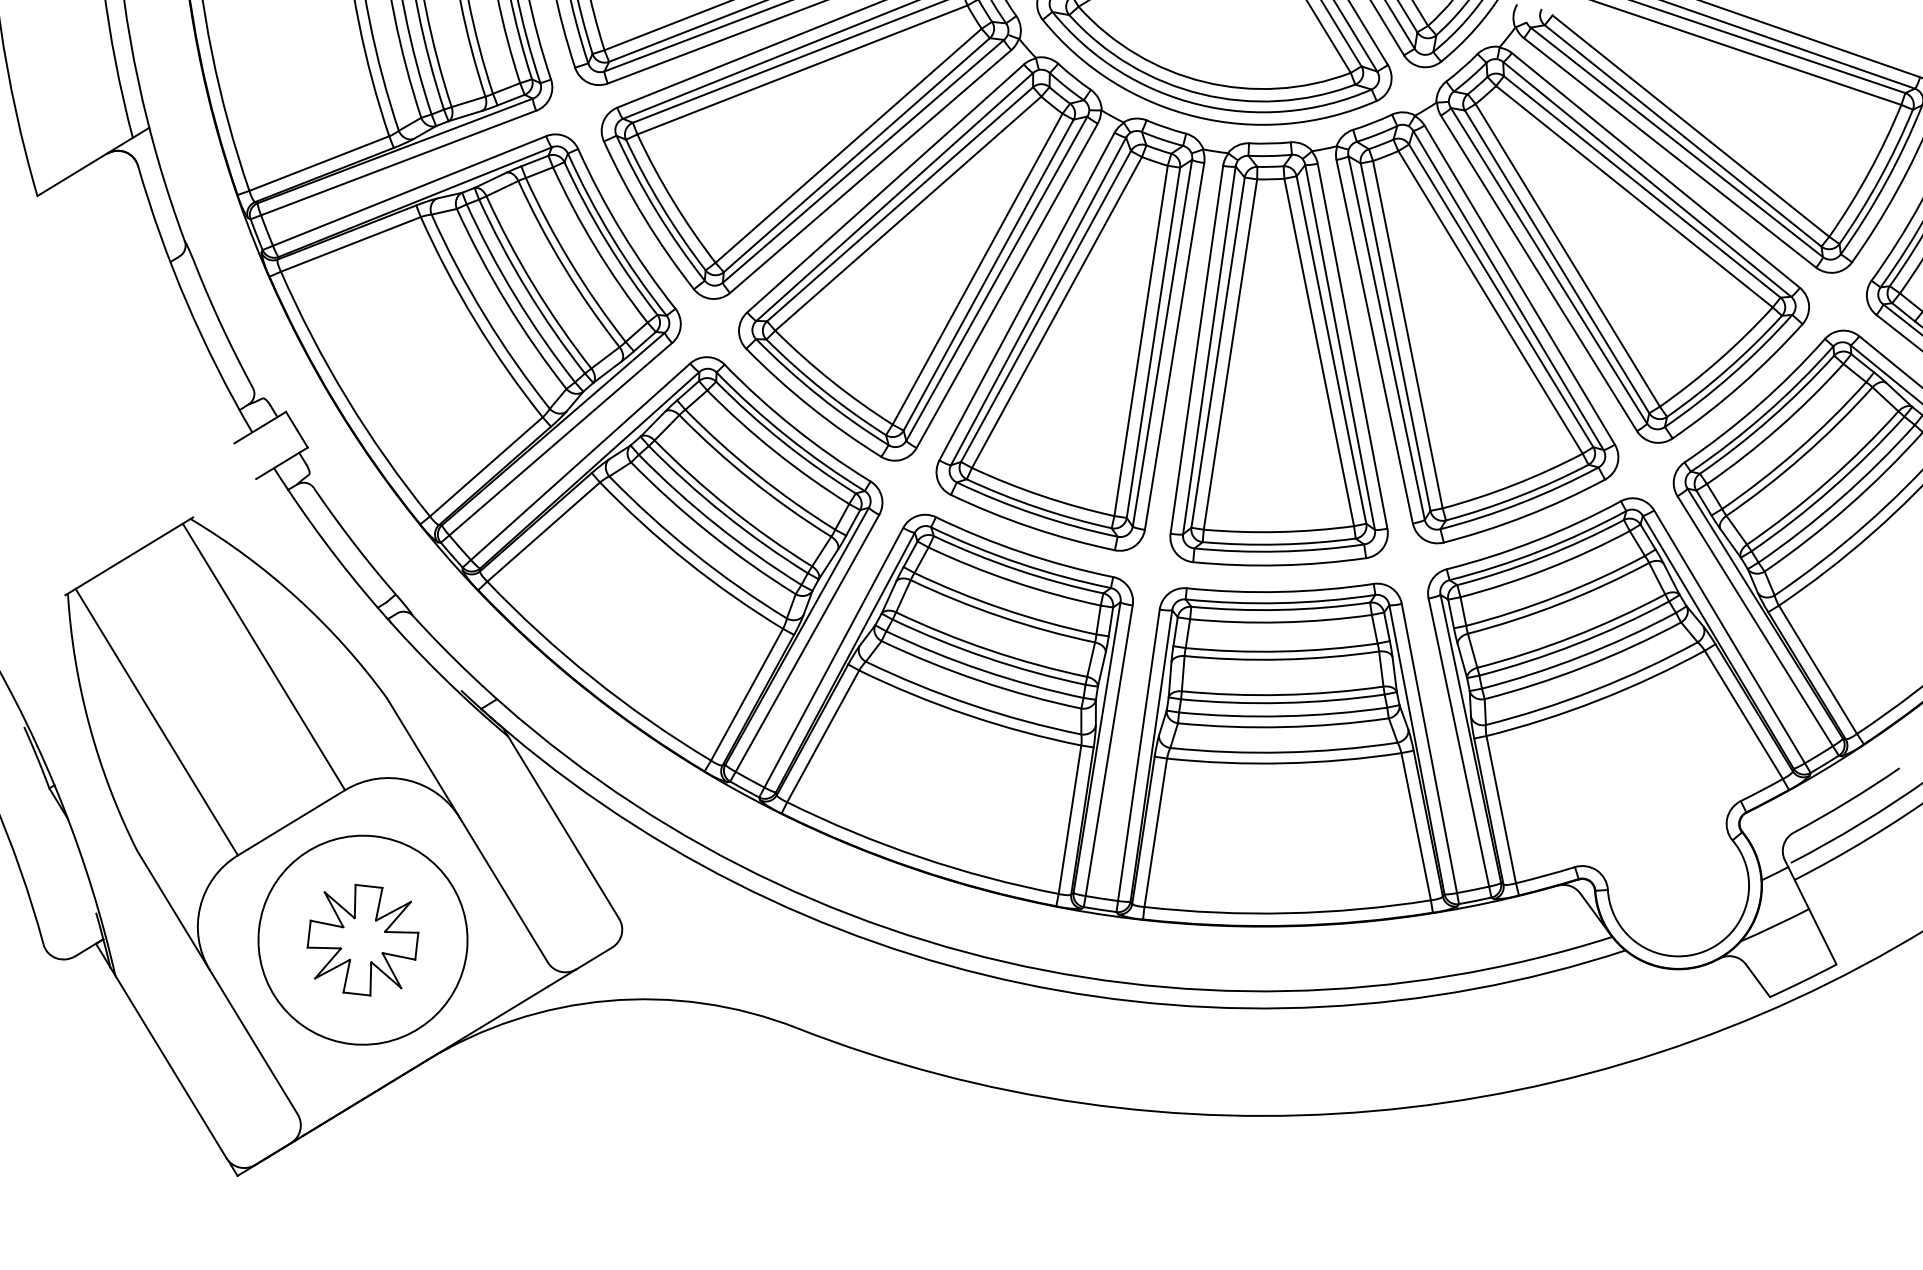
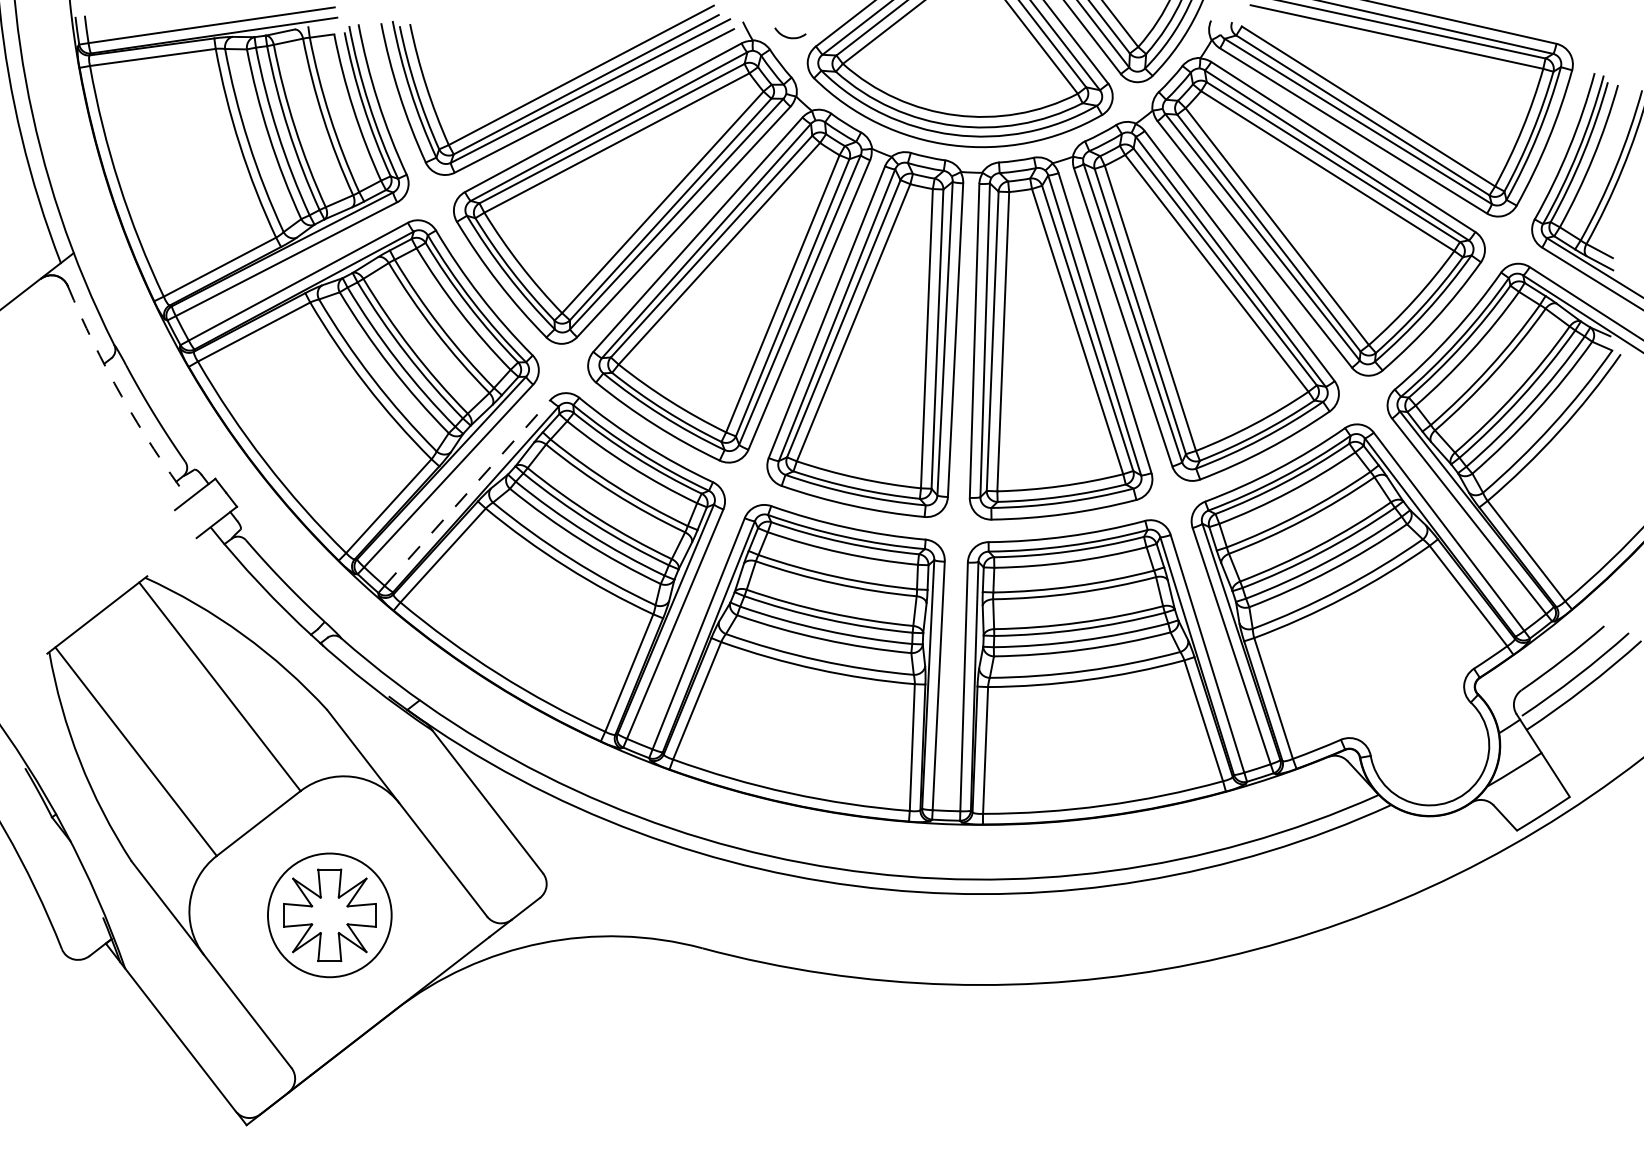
arc: (186, 302) -> (121, 396), solid -> dashed
line: (580, 461) -> (467, 492), solid -> dashed
circle: (362, 940) -> (329, 915), size x0.7

